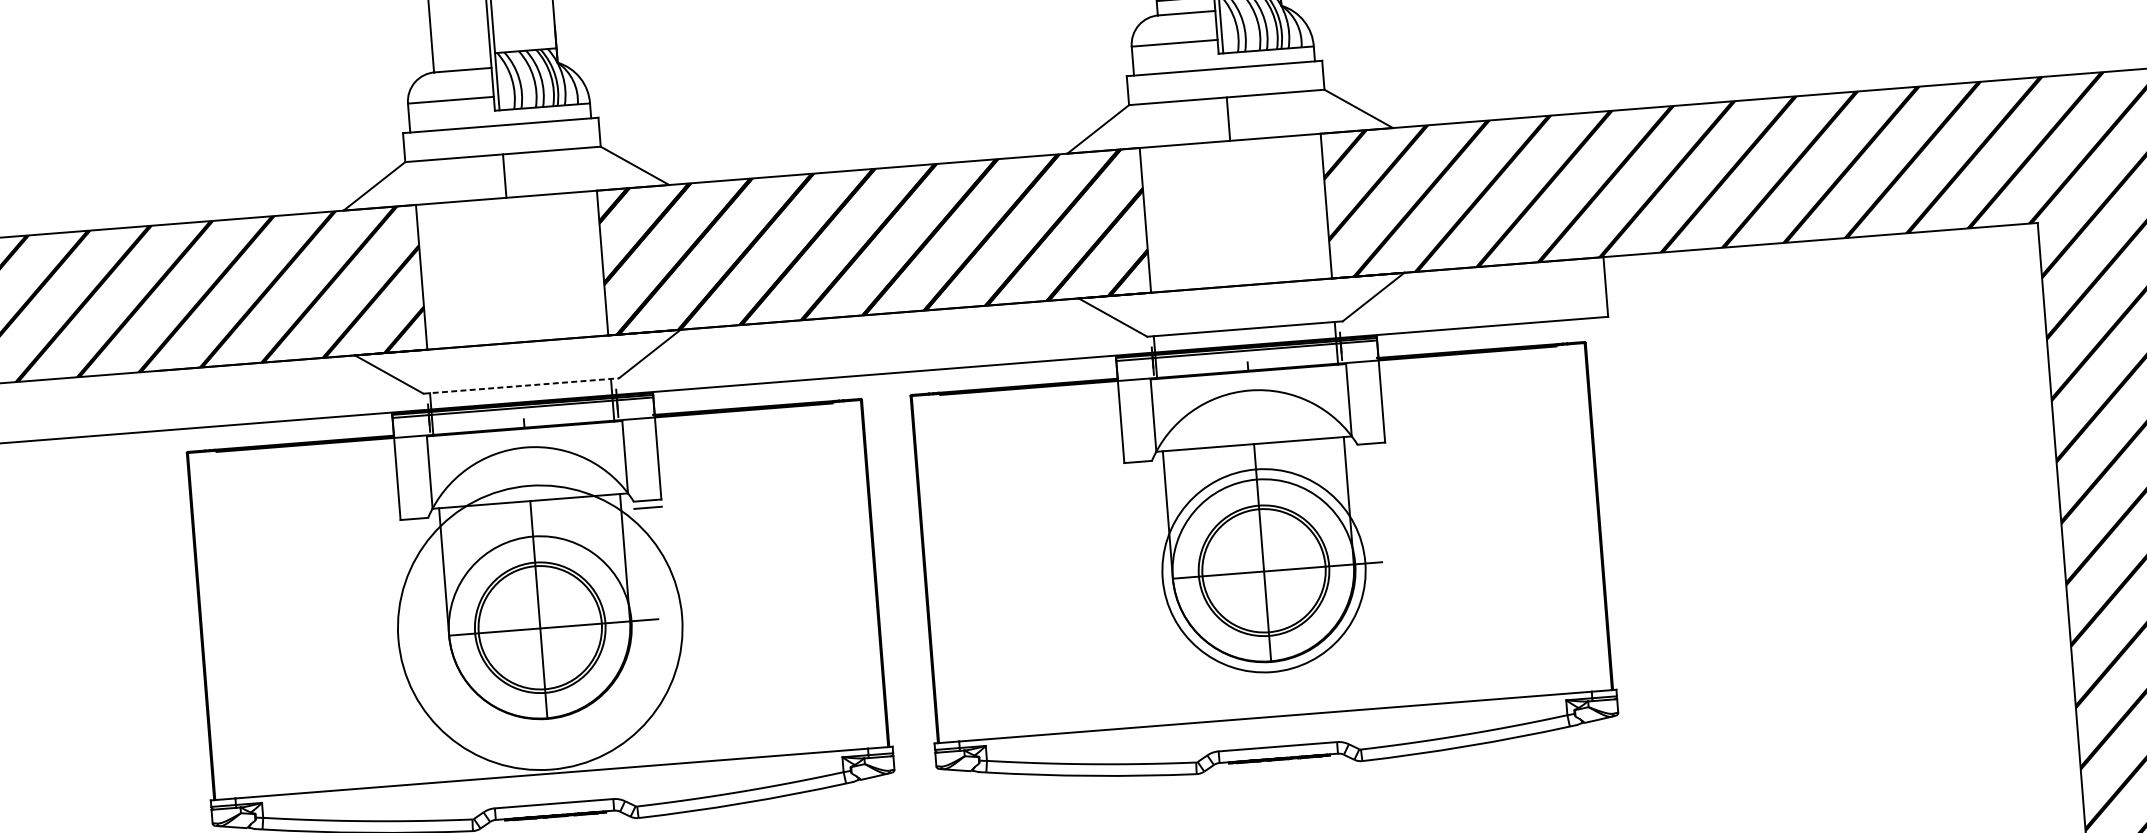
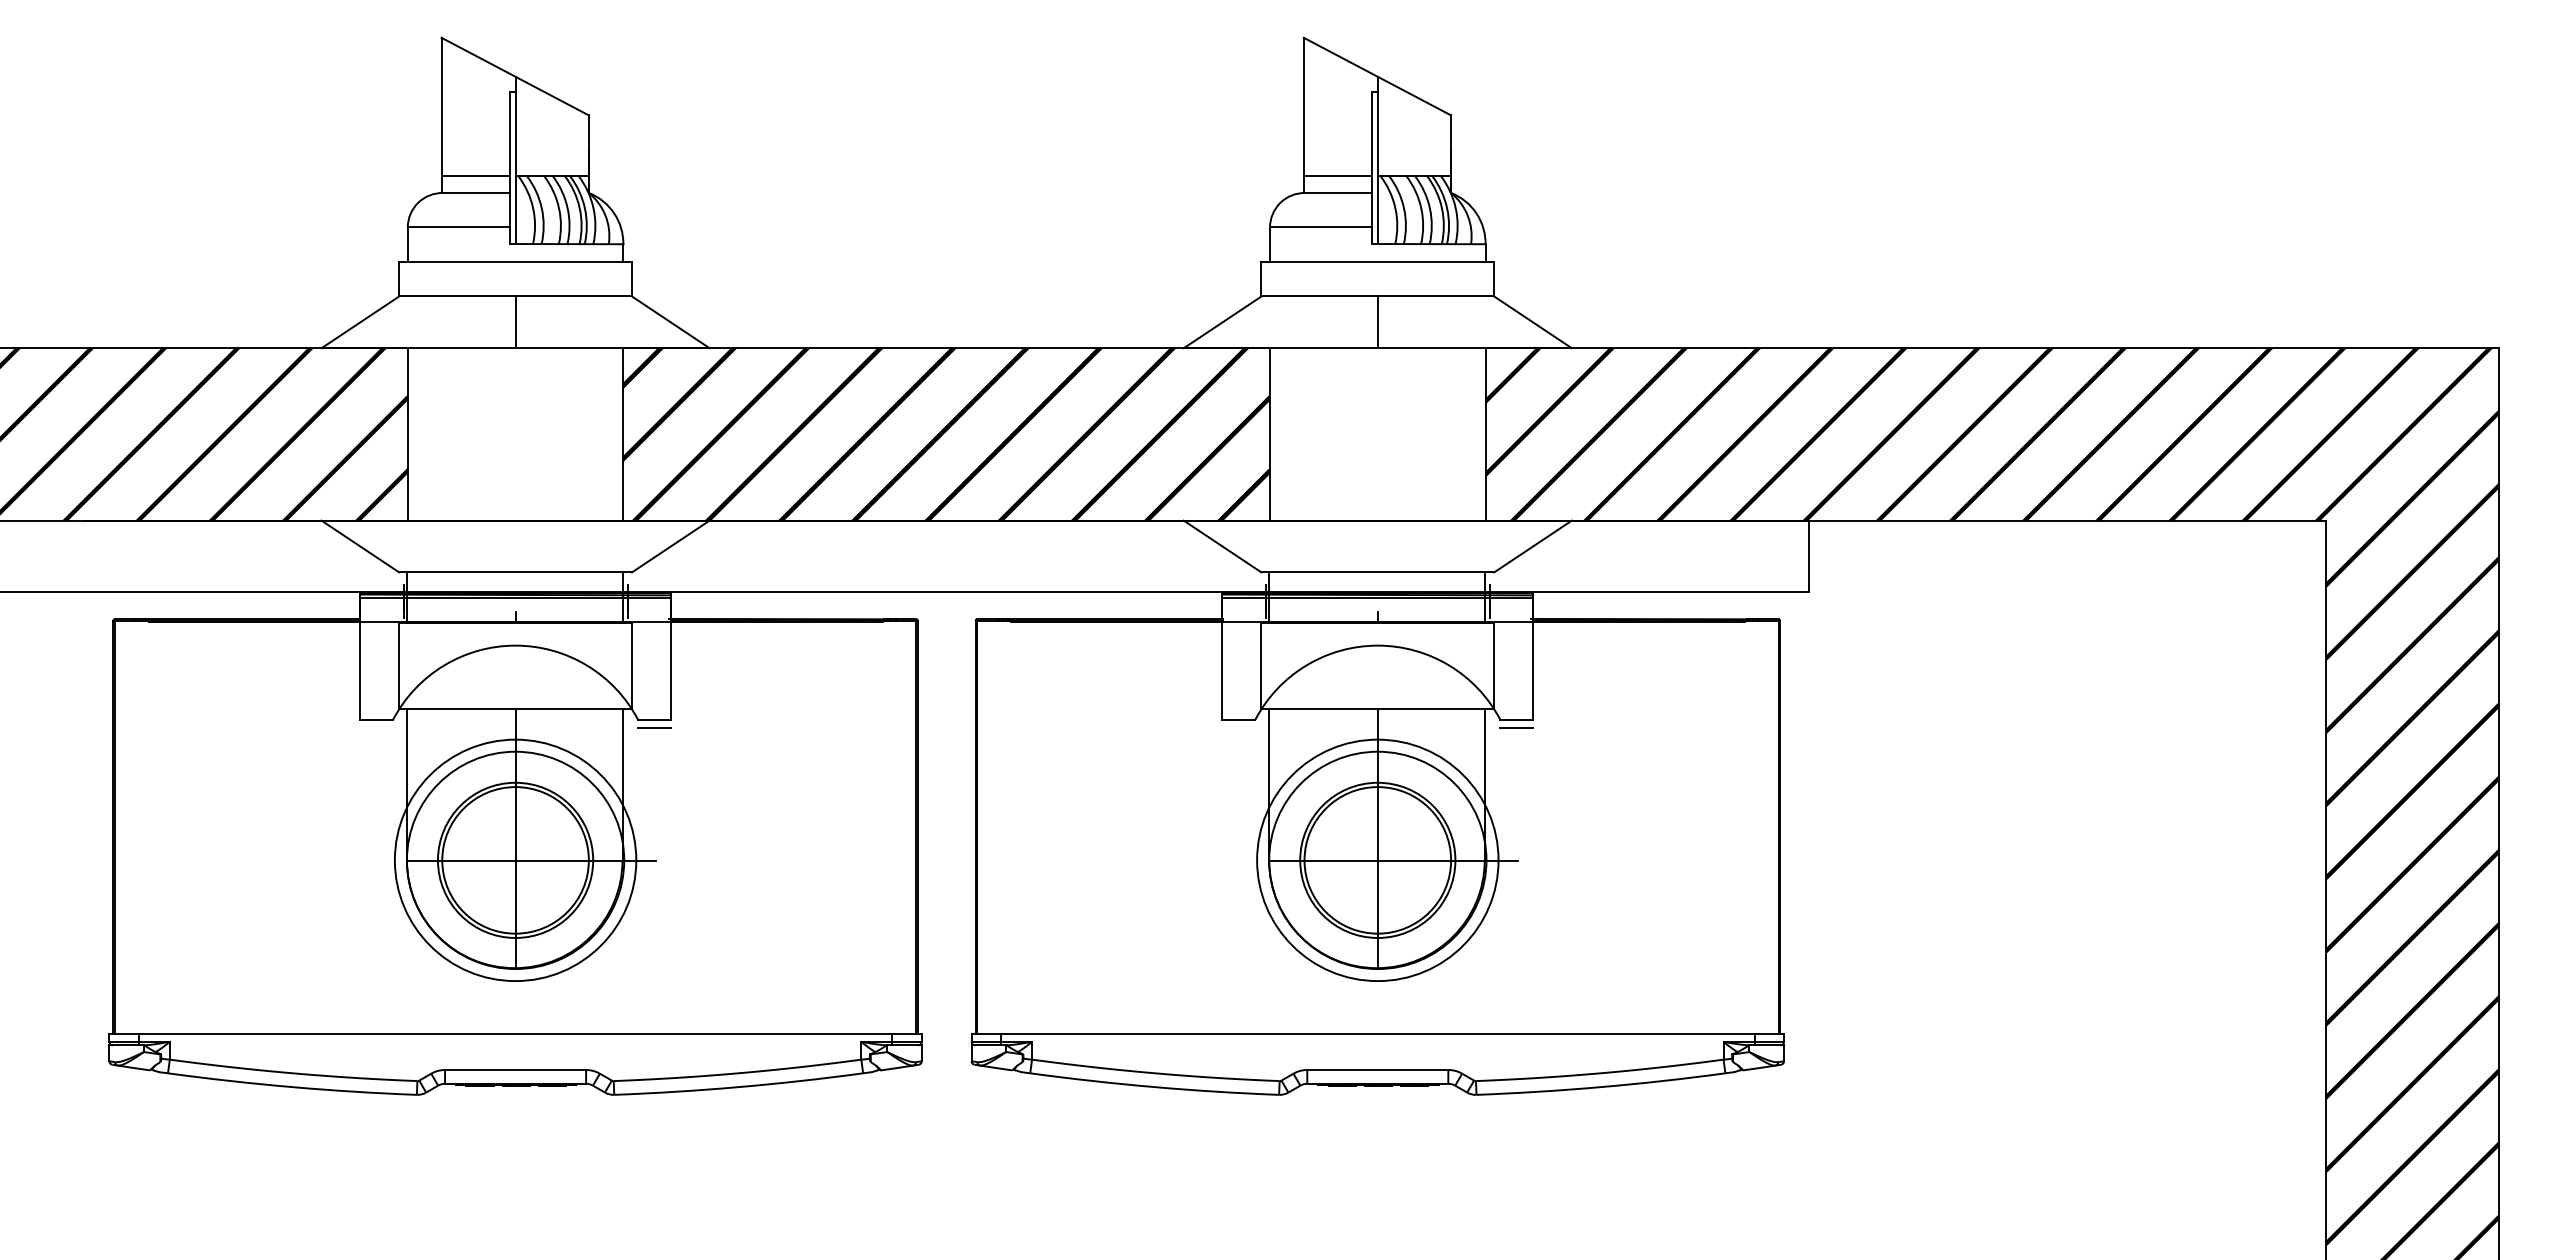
line: (462, 55) -> (476, 175), added
line: (522, 386) -> (516, 572), dashed -> solid
line: (1371, 450) -> (1516, 728), added
circle: (540, 627) -> (515, 860), size x0.71

